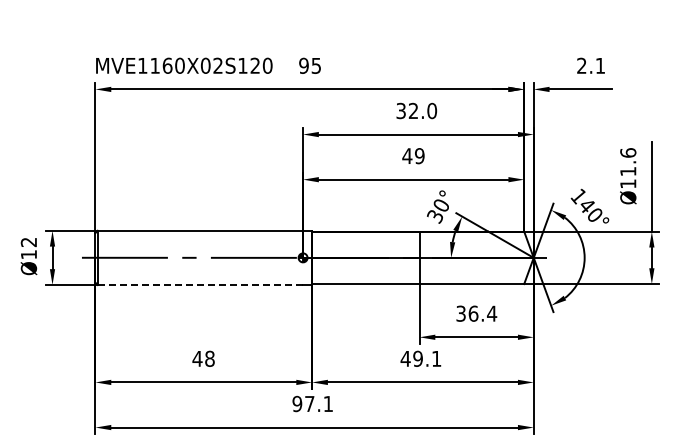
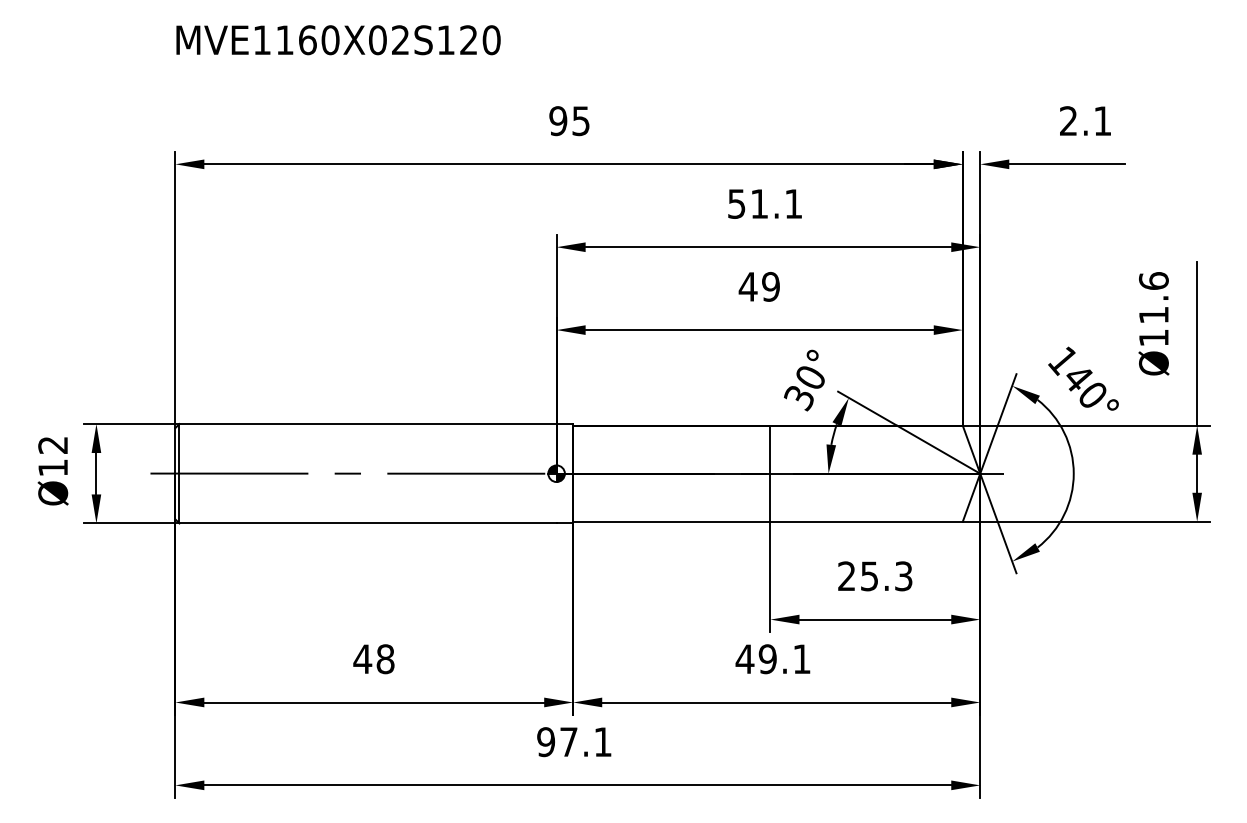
text: (184, 65) -> (338, 39), moved
text: (417, 110) -> (766, 203), 32.0 -> 51.1
line: (200, 284) -> (368, 522), dashed -> solid
text: (476, 313) -> (875, 575), 36.4 -> 25.3

